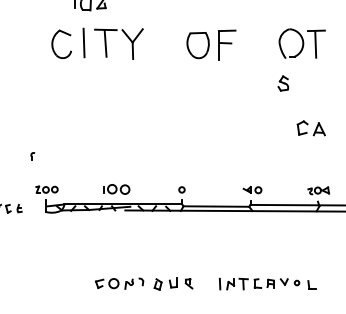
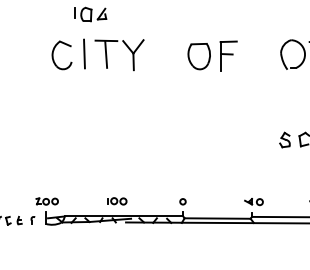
part: (283, 83) -> (285, 140), moved
part: (32, 156) -> (32, 220), moved
part: (116, 189) -> (117, 201), size x0.71

